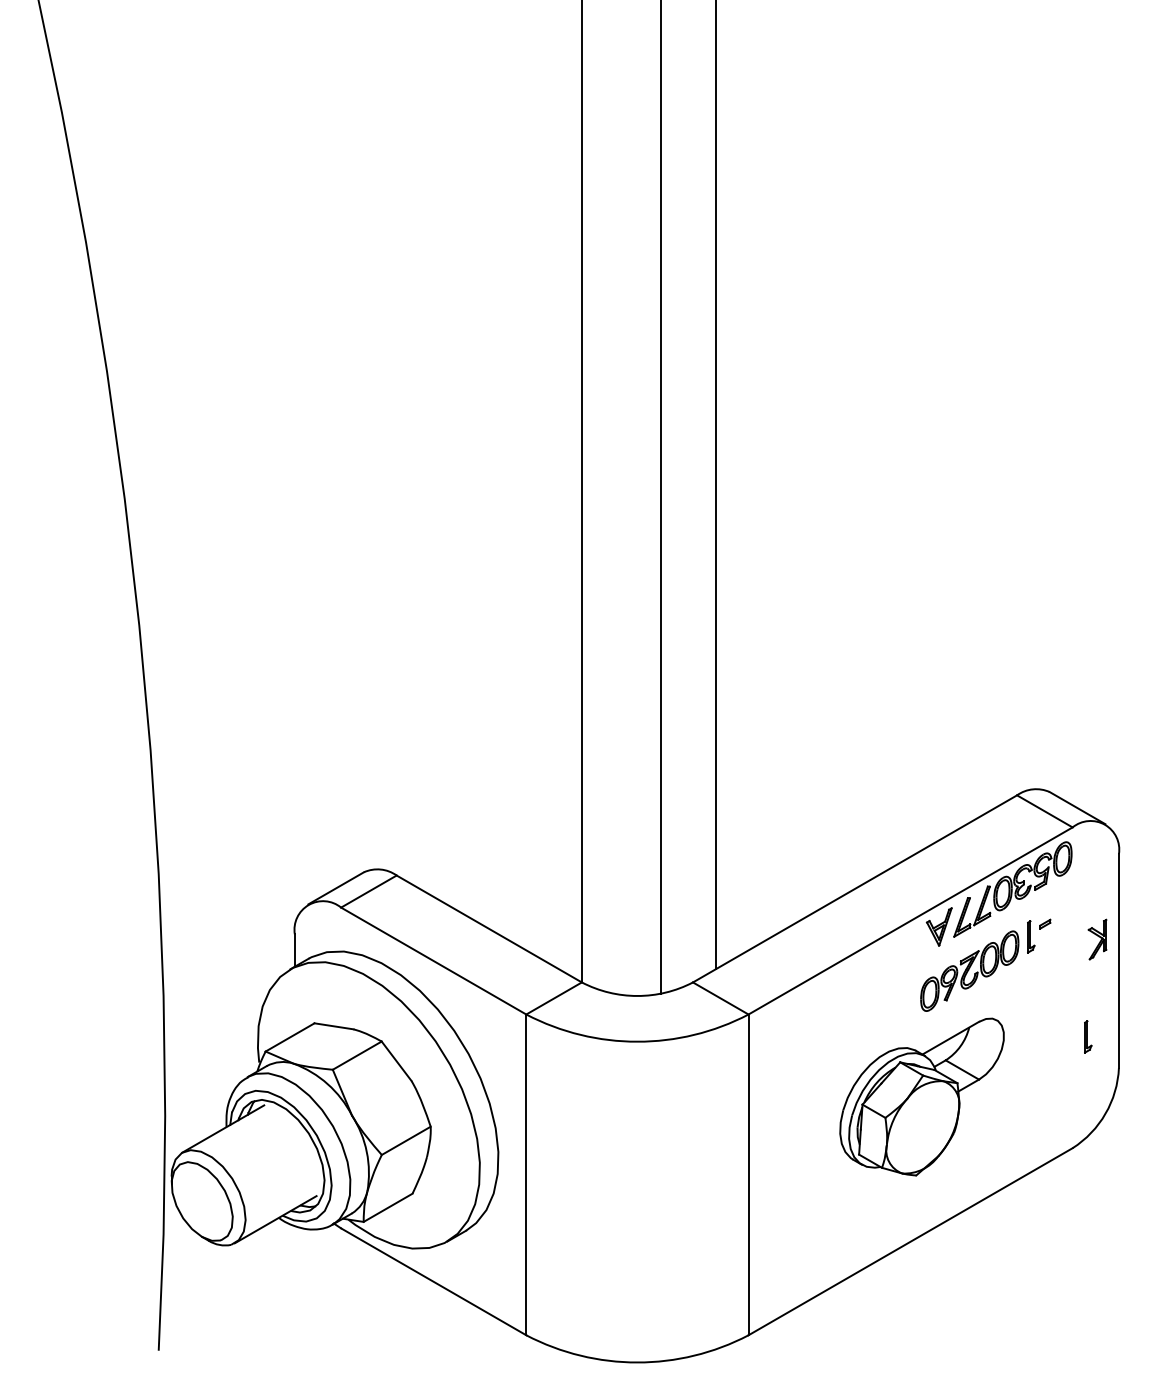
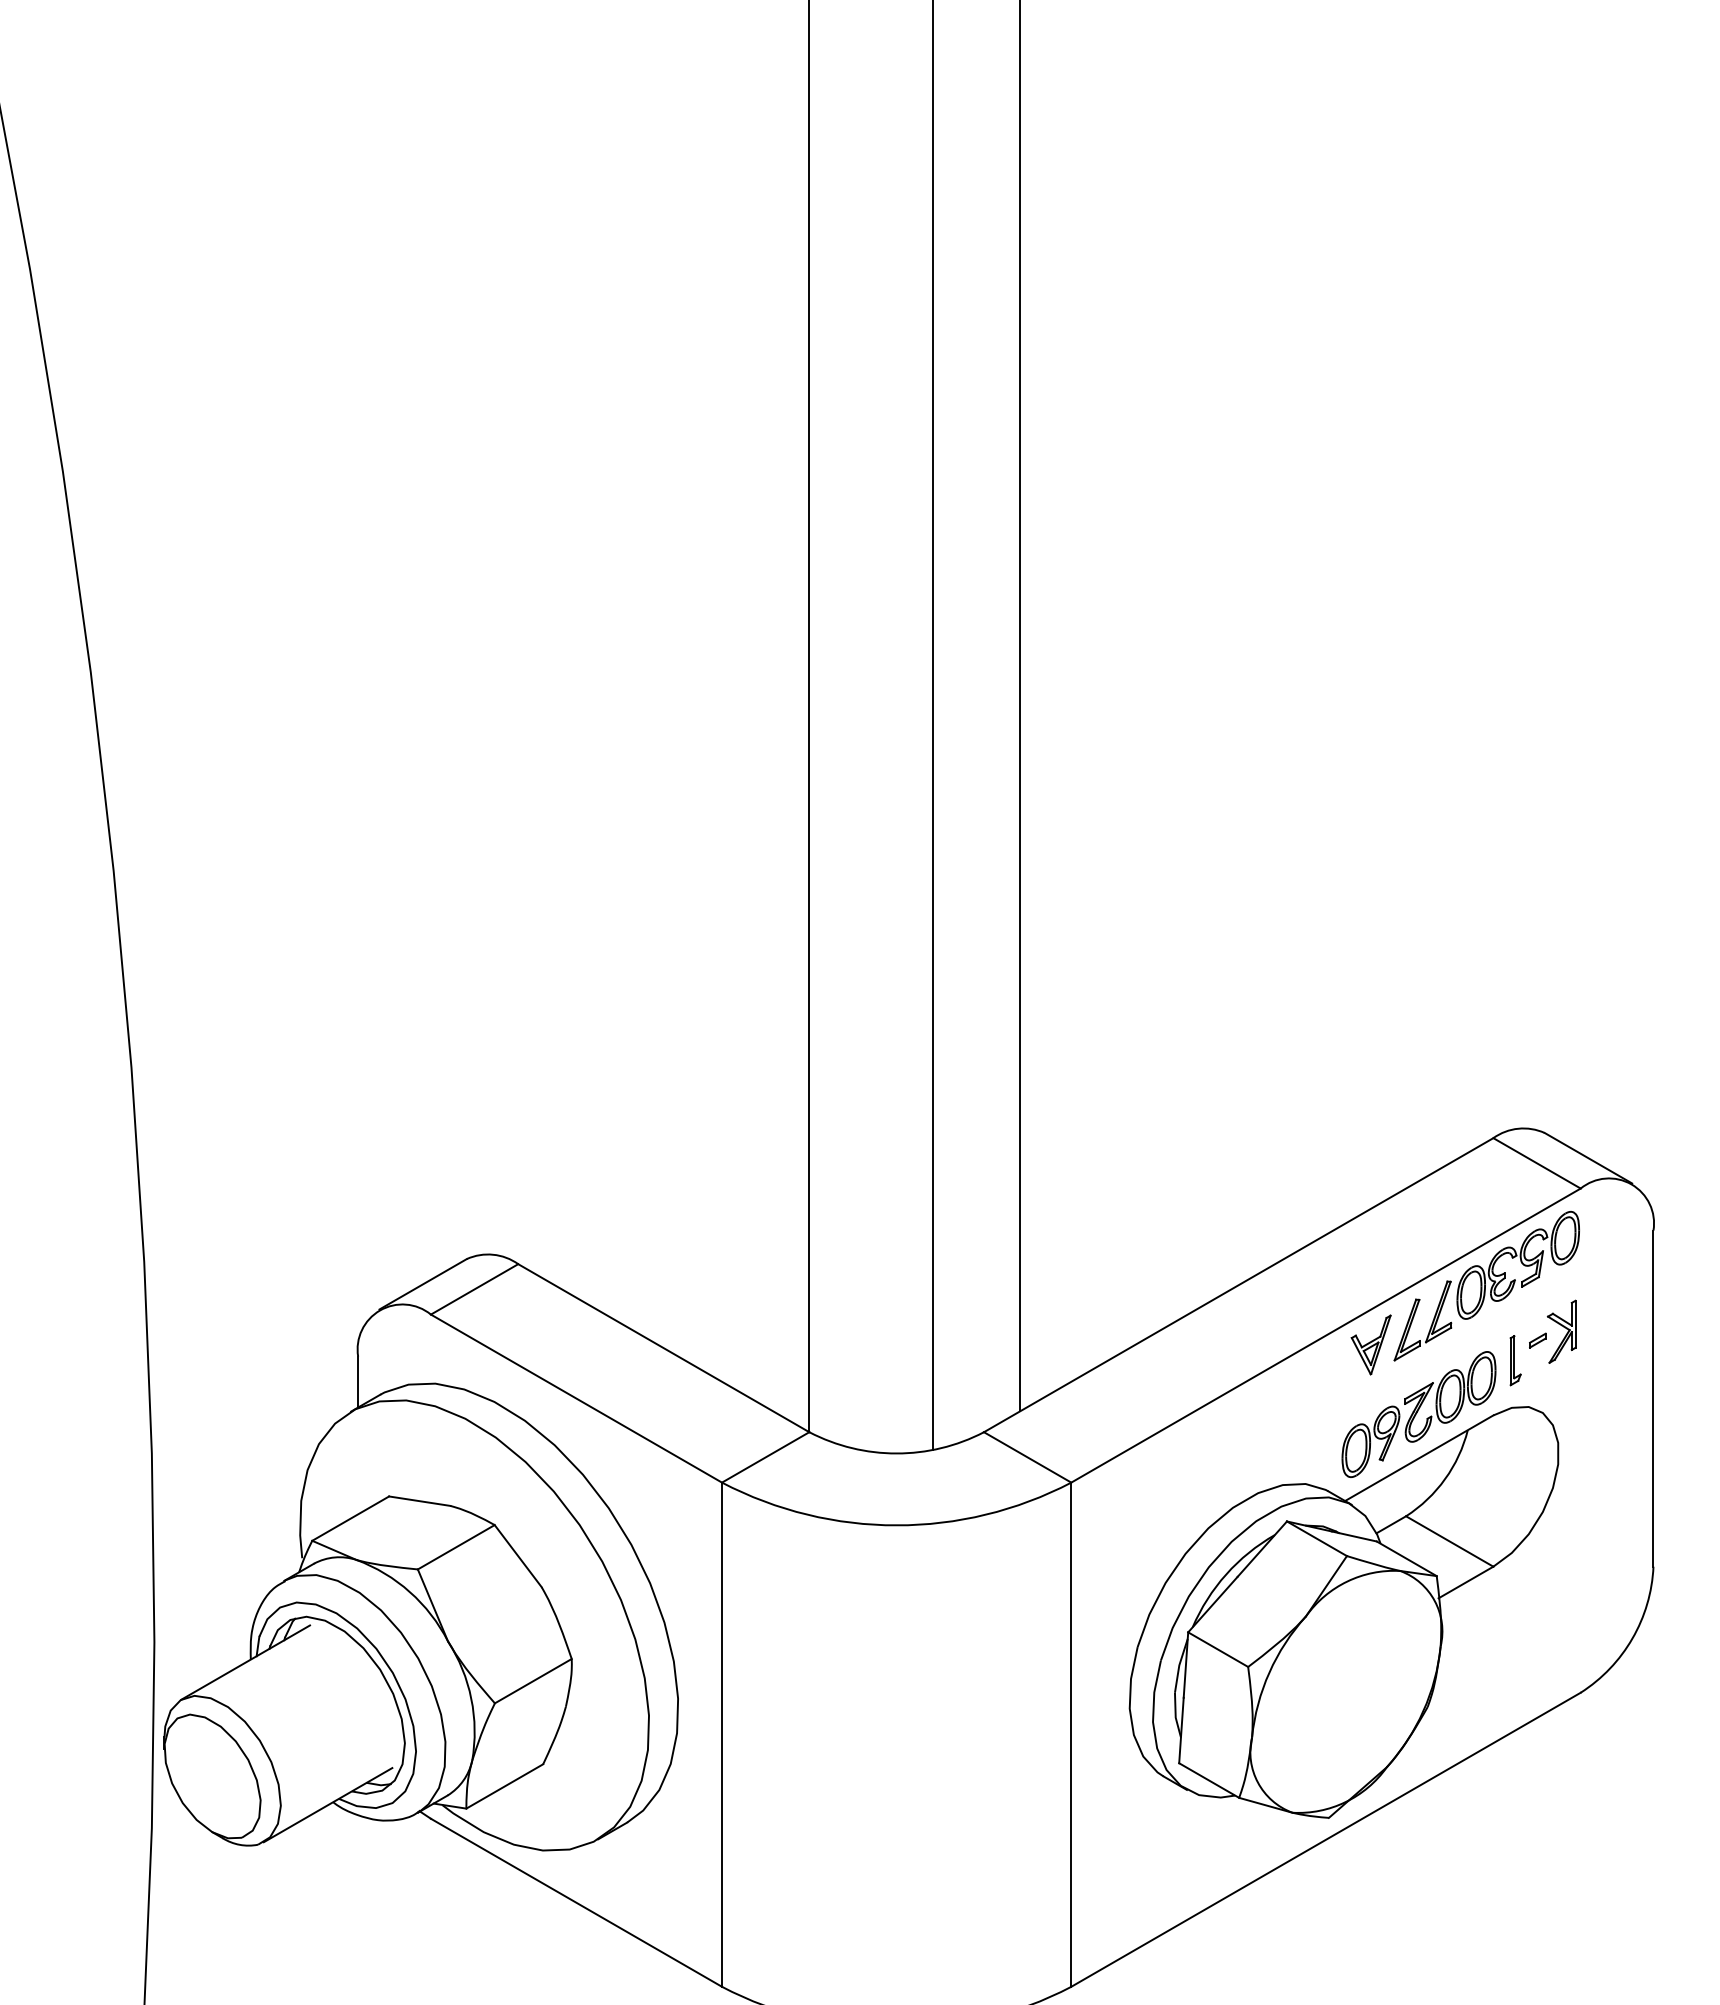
part: (1097, 939) -> (1561, 1331), moved
part: (1088, 1036) -> (1605, 1517), removed
part: (921, 1096) -> (1343, 1611), size x1.67

